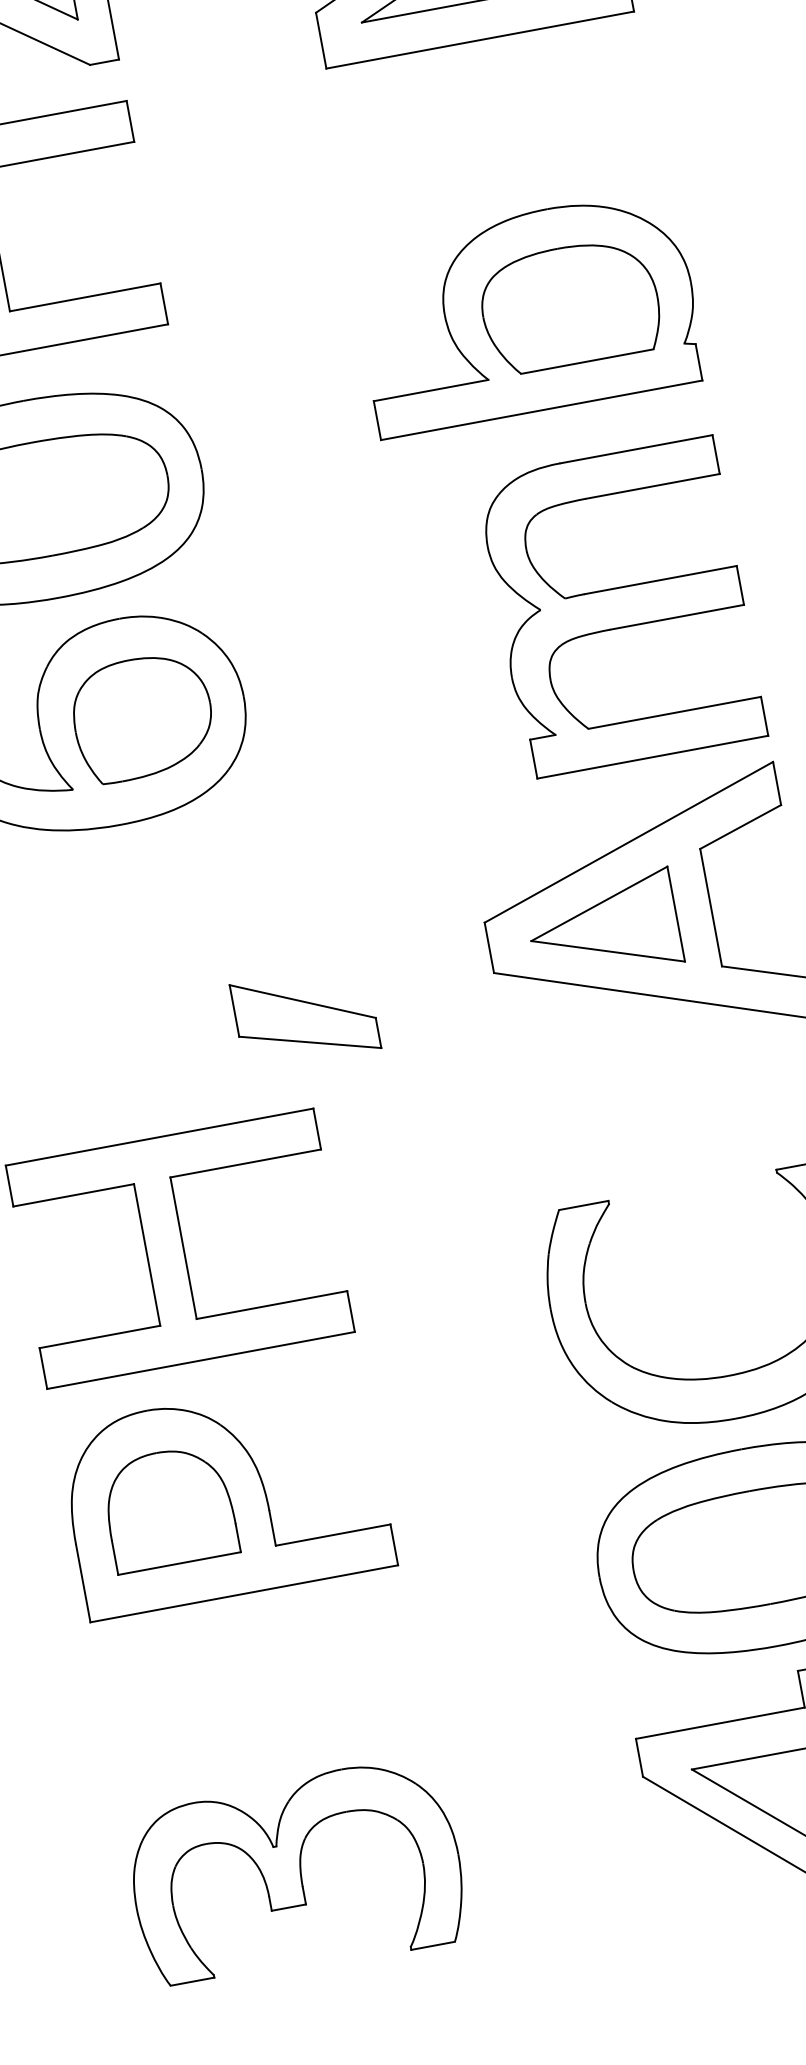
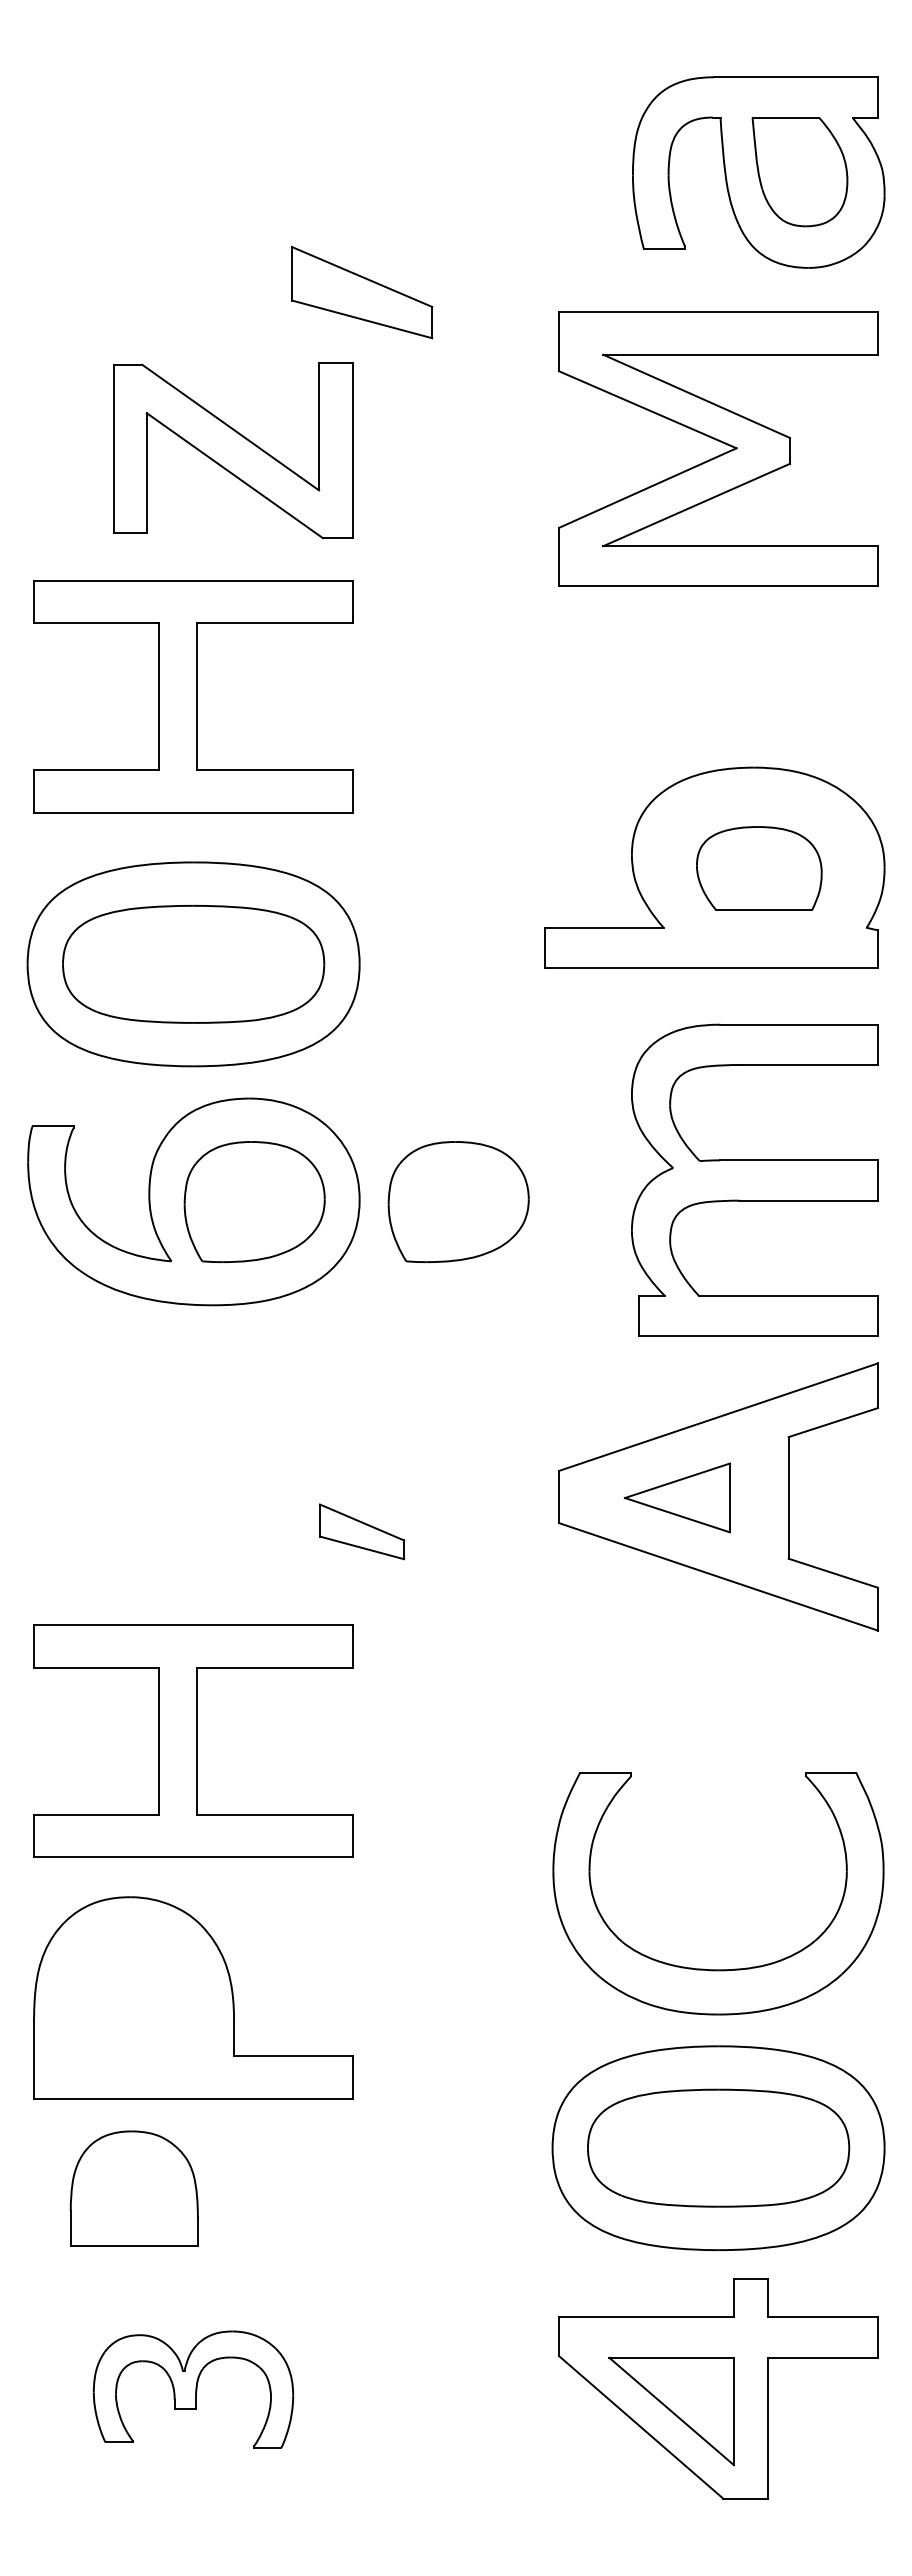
part: (570, 305) -> (759, 868), size x0.7
part: (339, 680) -> (458, 1201), added
part: (603, 927) -> (677, 1497), size x0.7
part: (304, 1016) -> (361, 1531), size x0.6
part: (168, 1507) -> (133, 2188), moved
part: (296, 1874) -> (193, 2389), size x0.6

